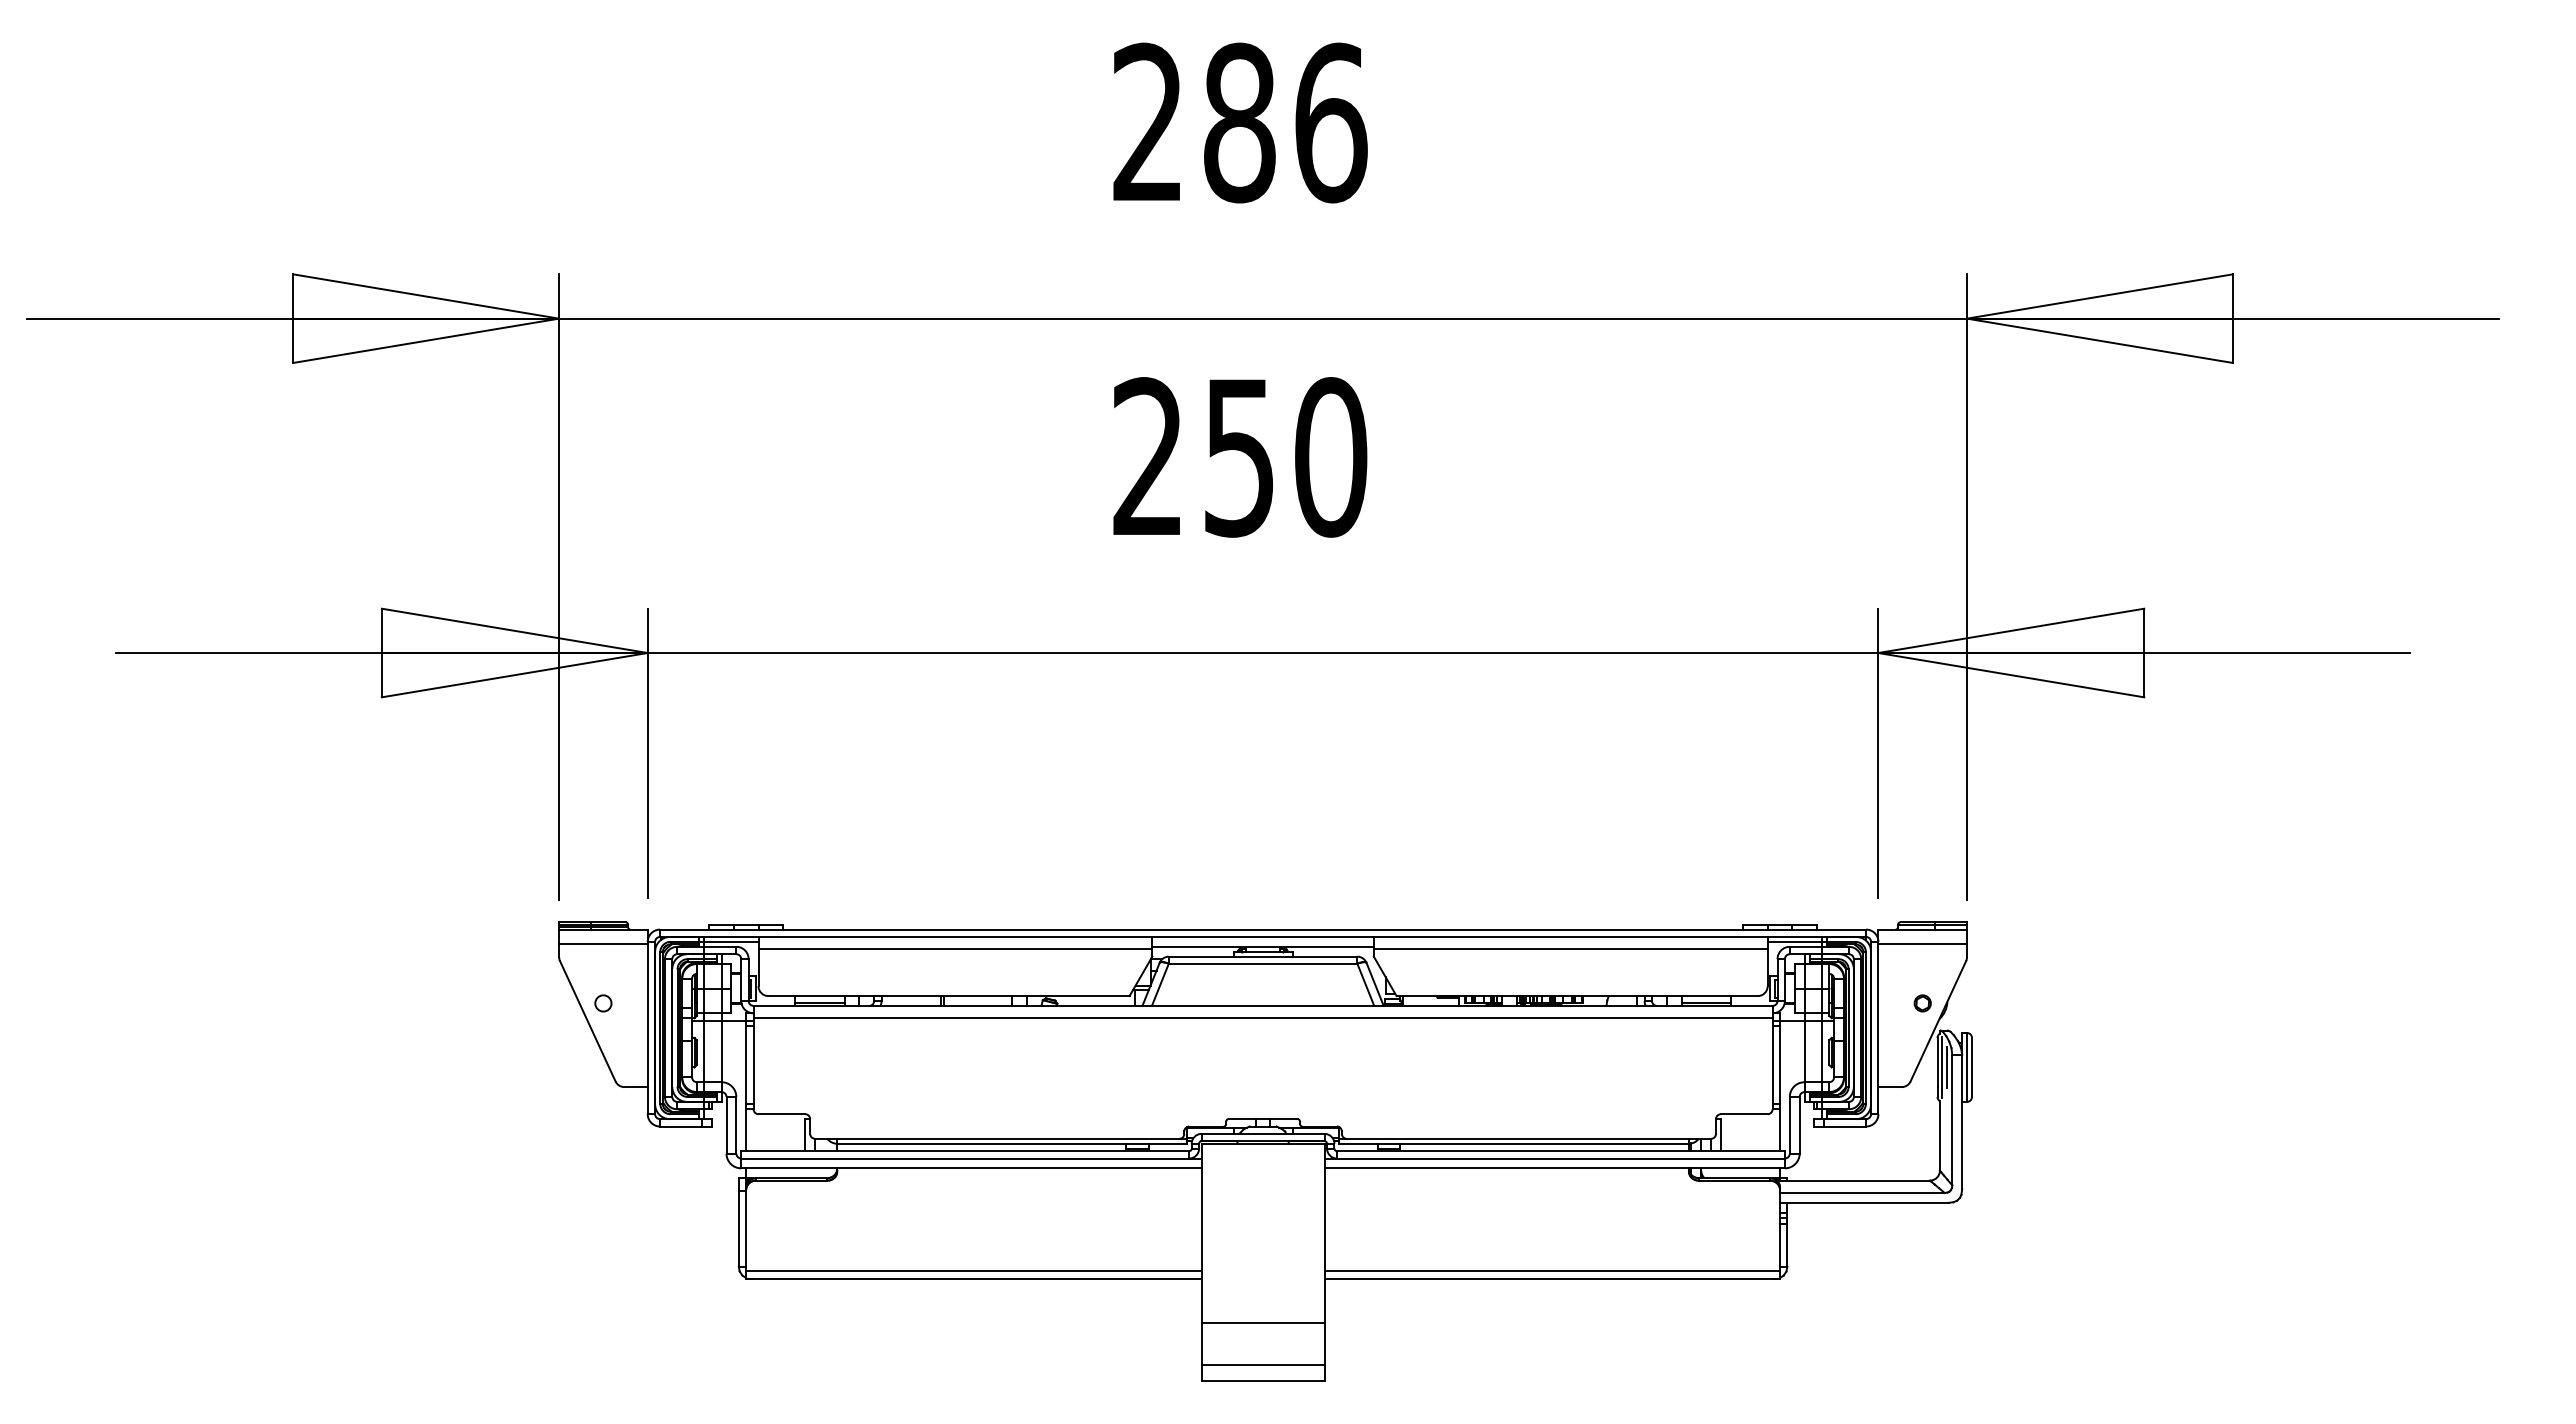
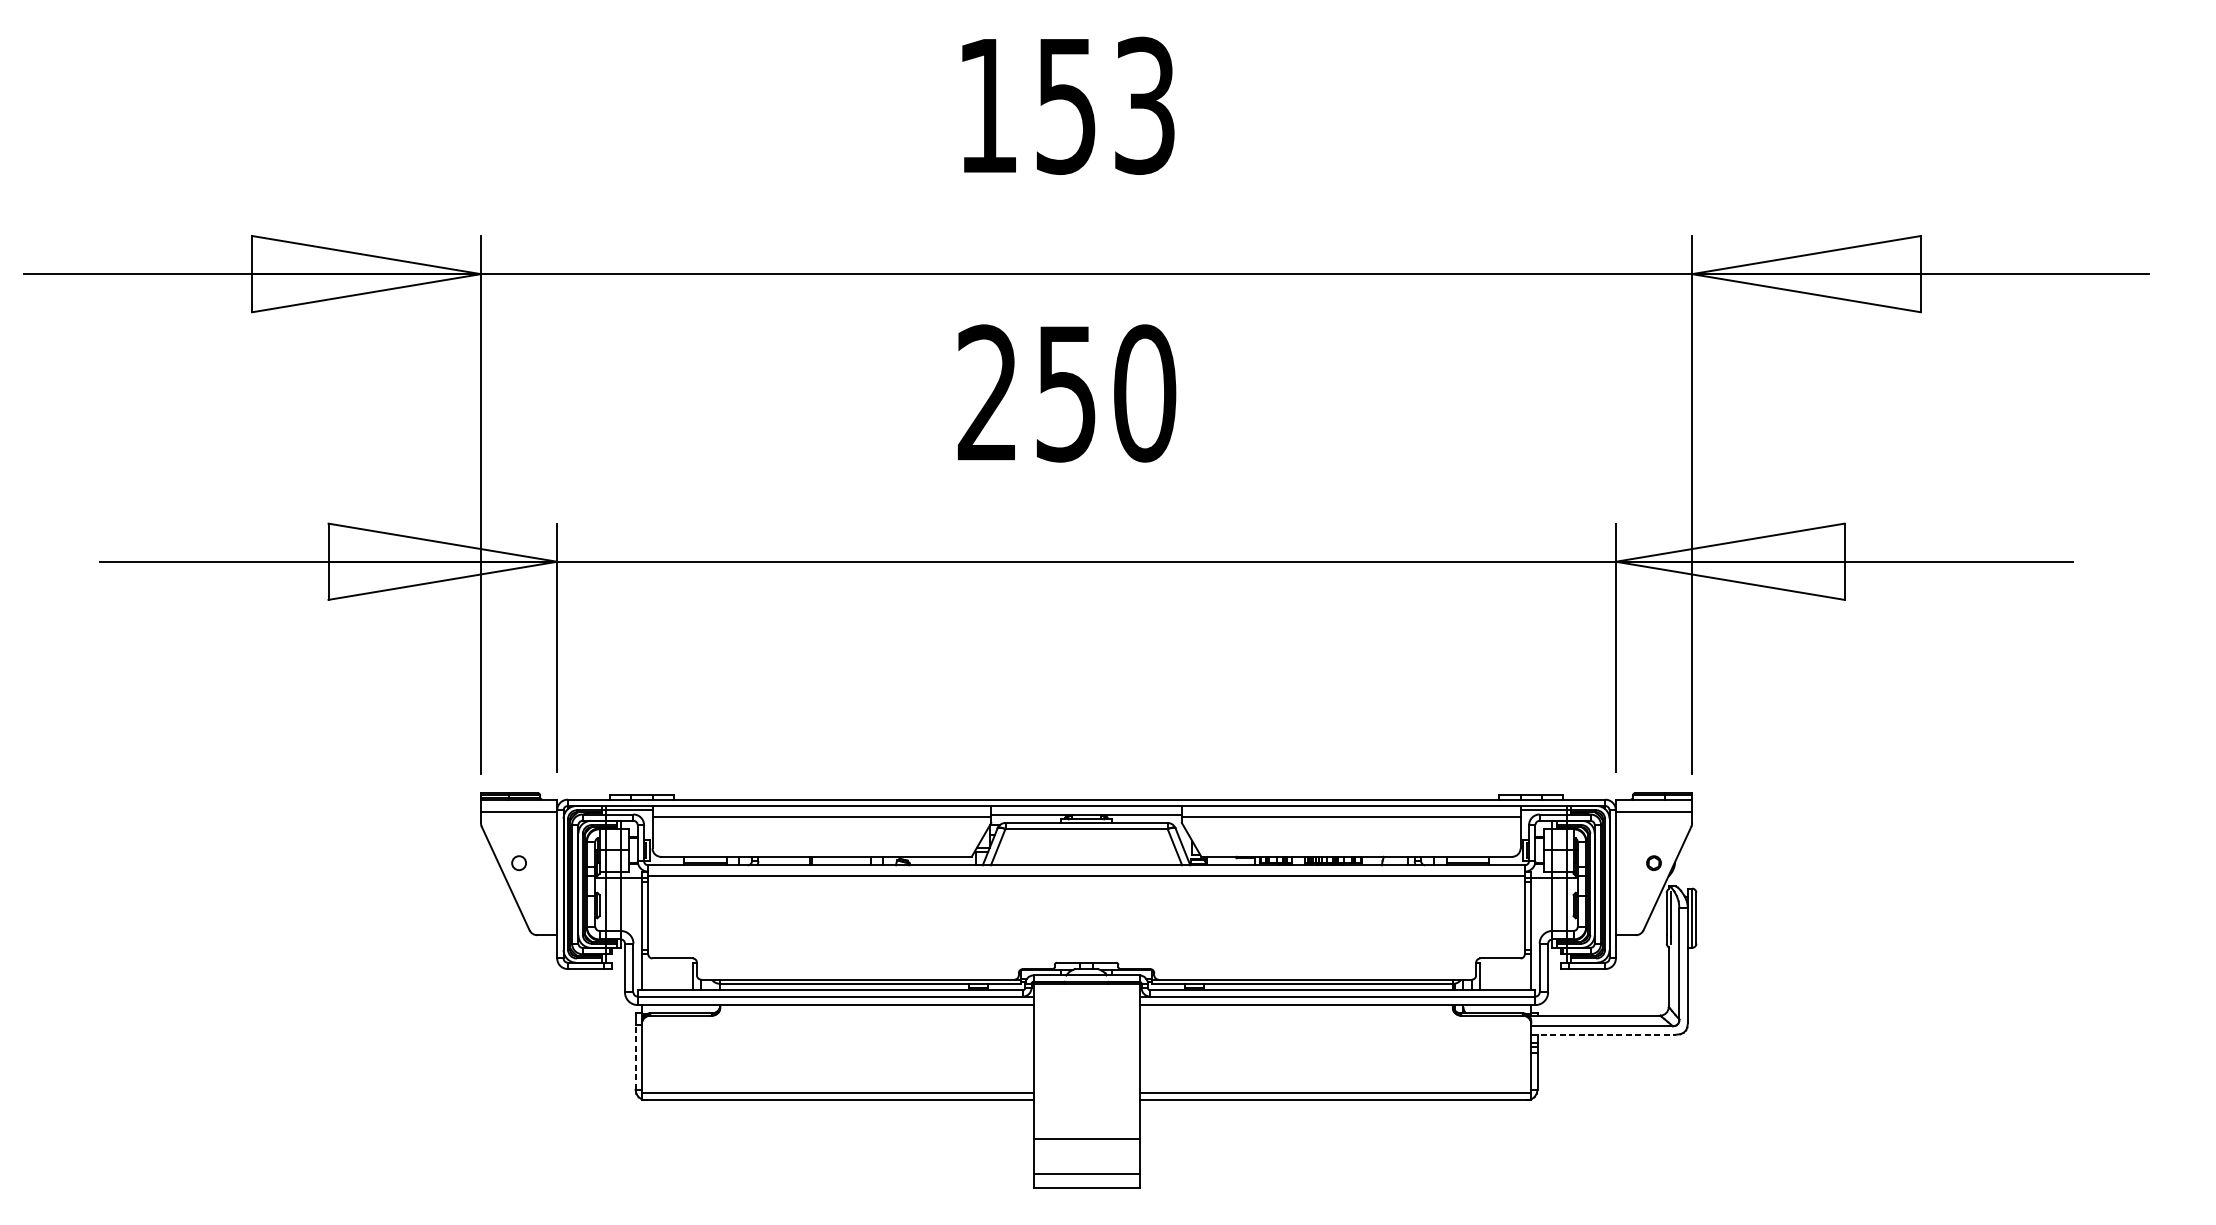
text: (1240, 122) -> (1067, 105), 286 -> 153
line: (1947, 1067) -> (1675, 918), removed
line: (1864, 1202) -> (1603, 1034), solid -> dashed
line: (738, 1229) -> (635, 1057), solid -> dashed

